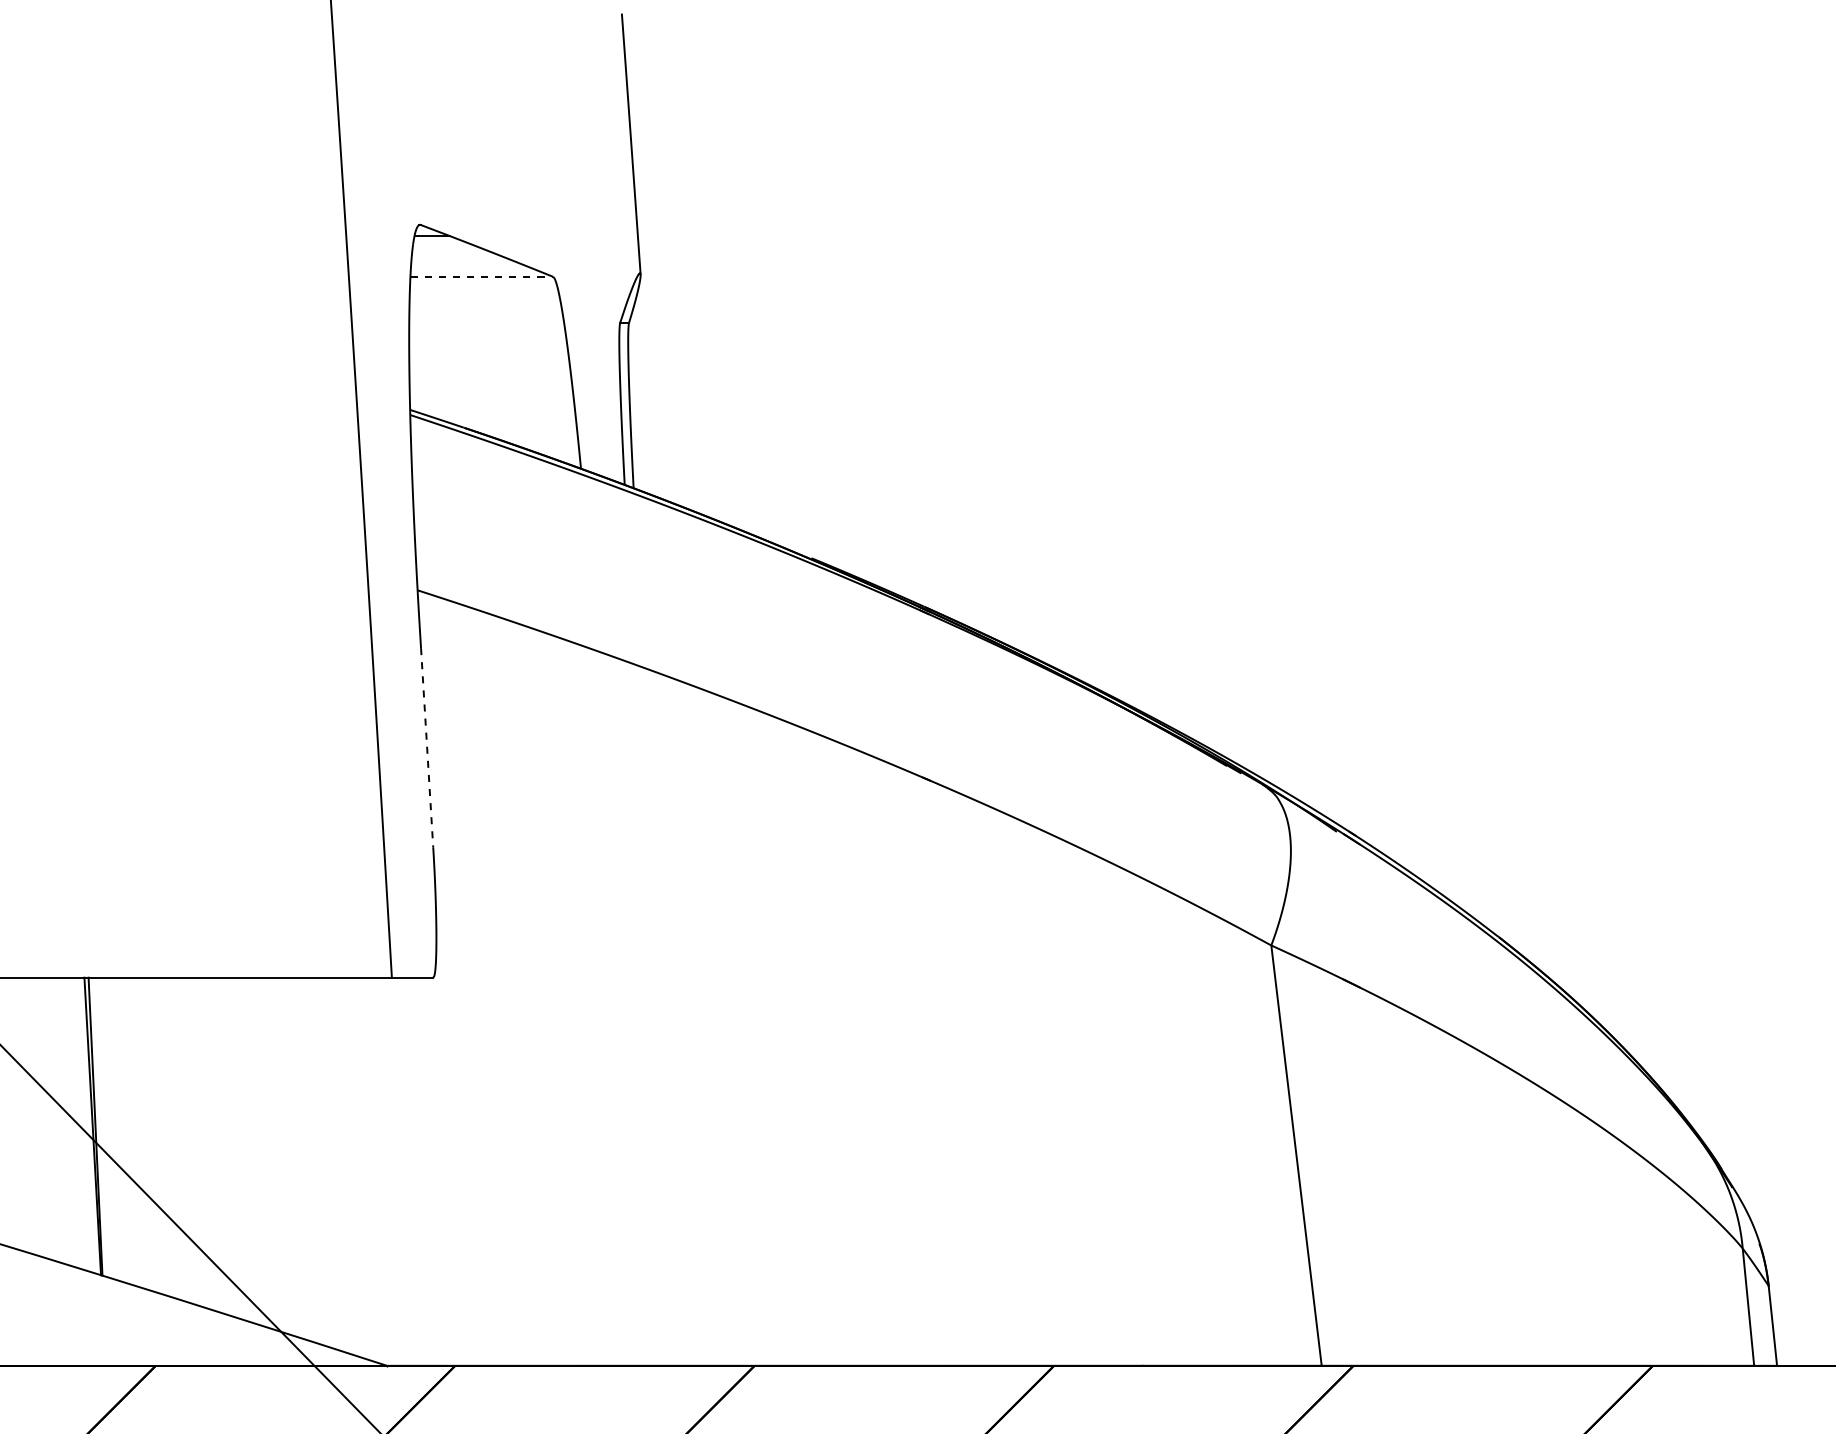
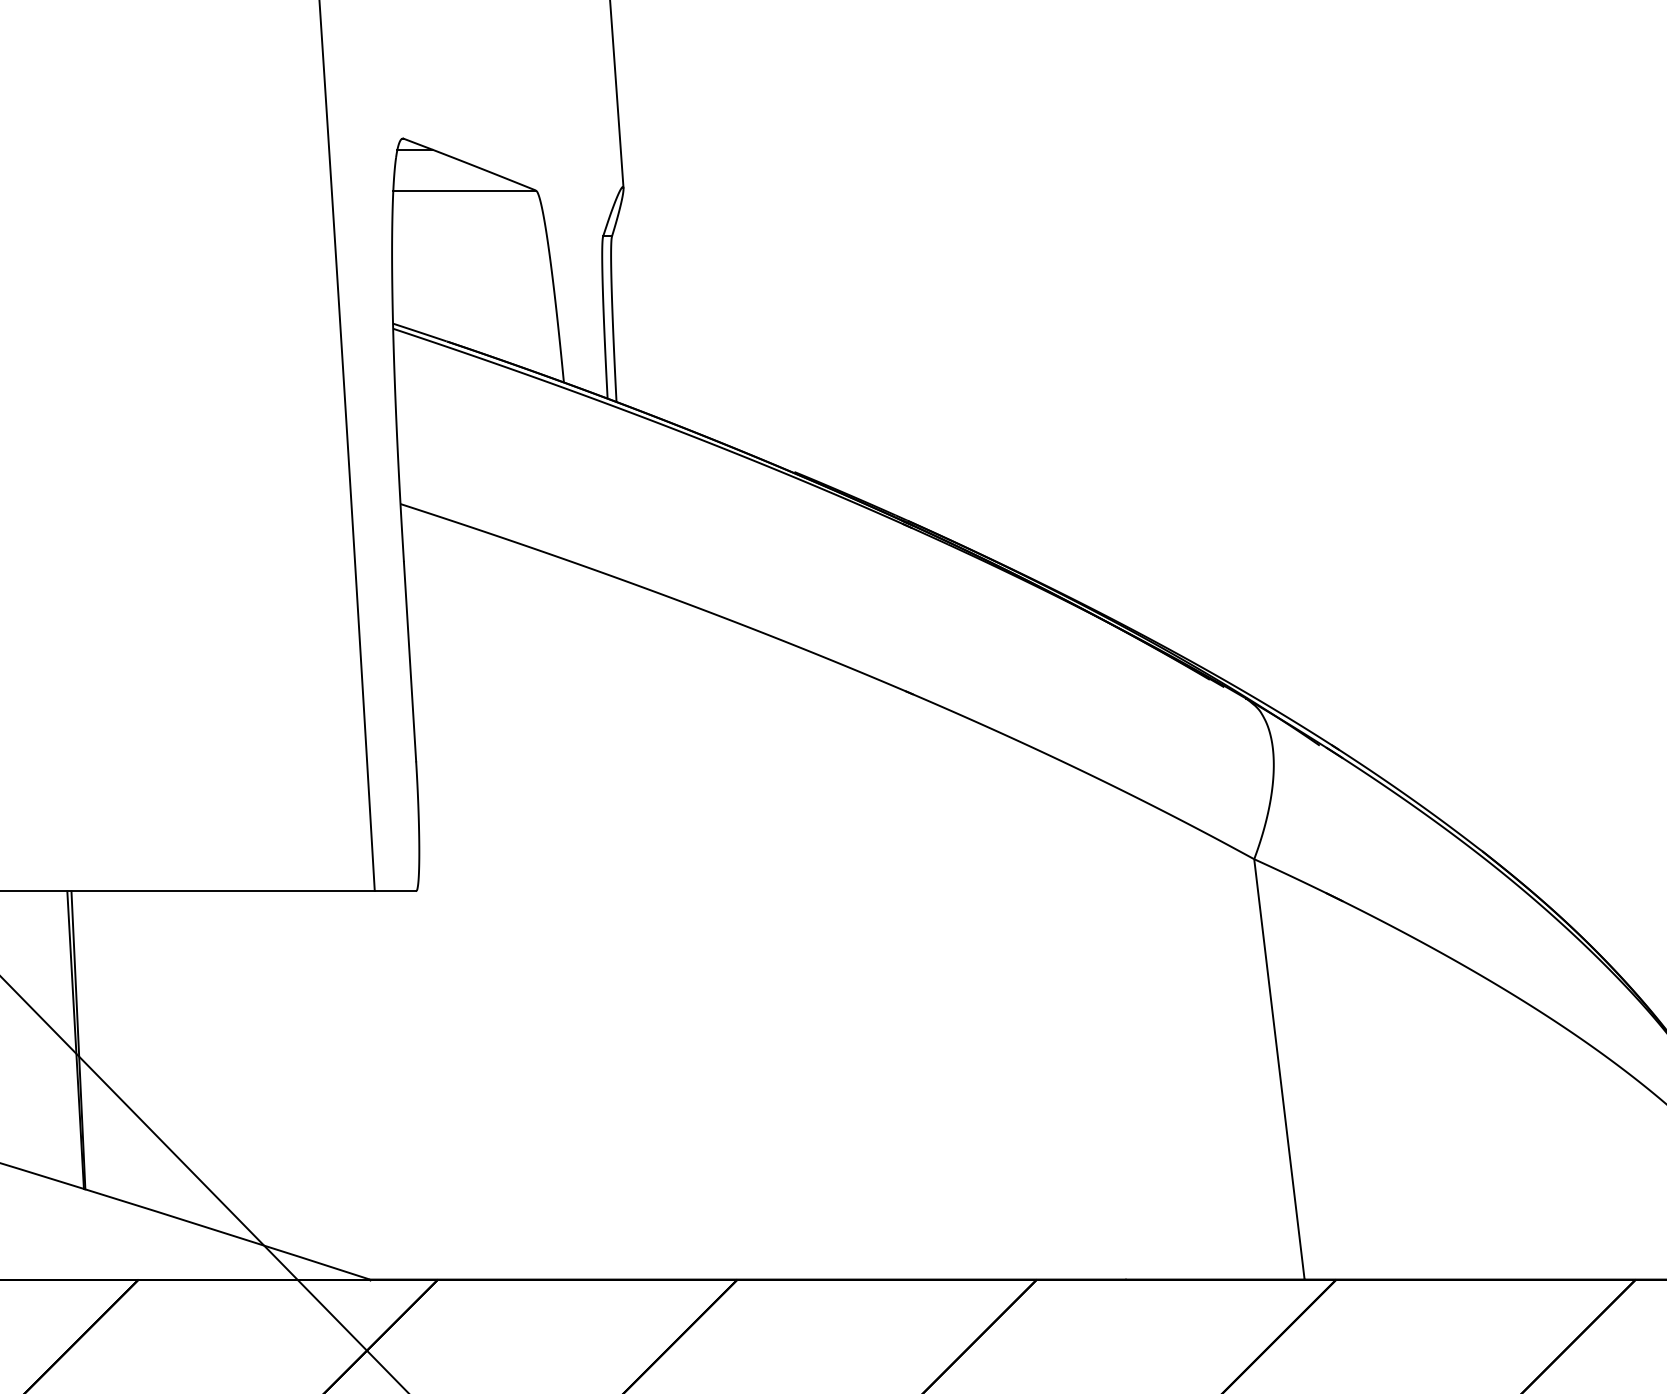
line: (482, 276) -> (465, 190), dashed -> solid
line: (427, 747) -> (410, 661), dashed -> solid

